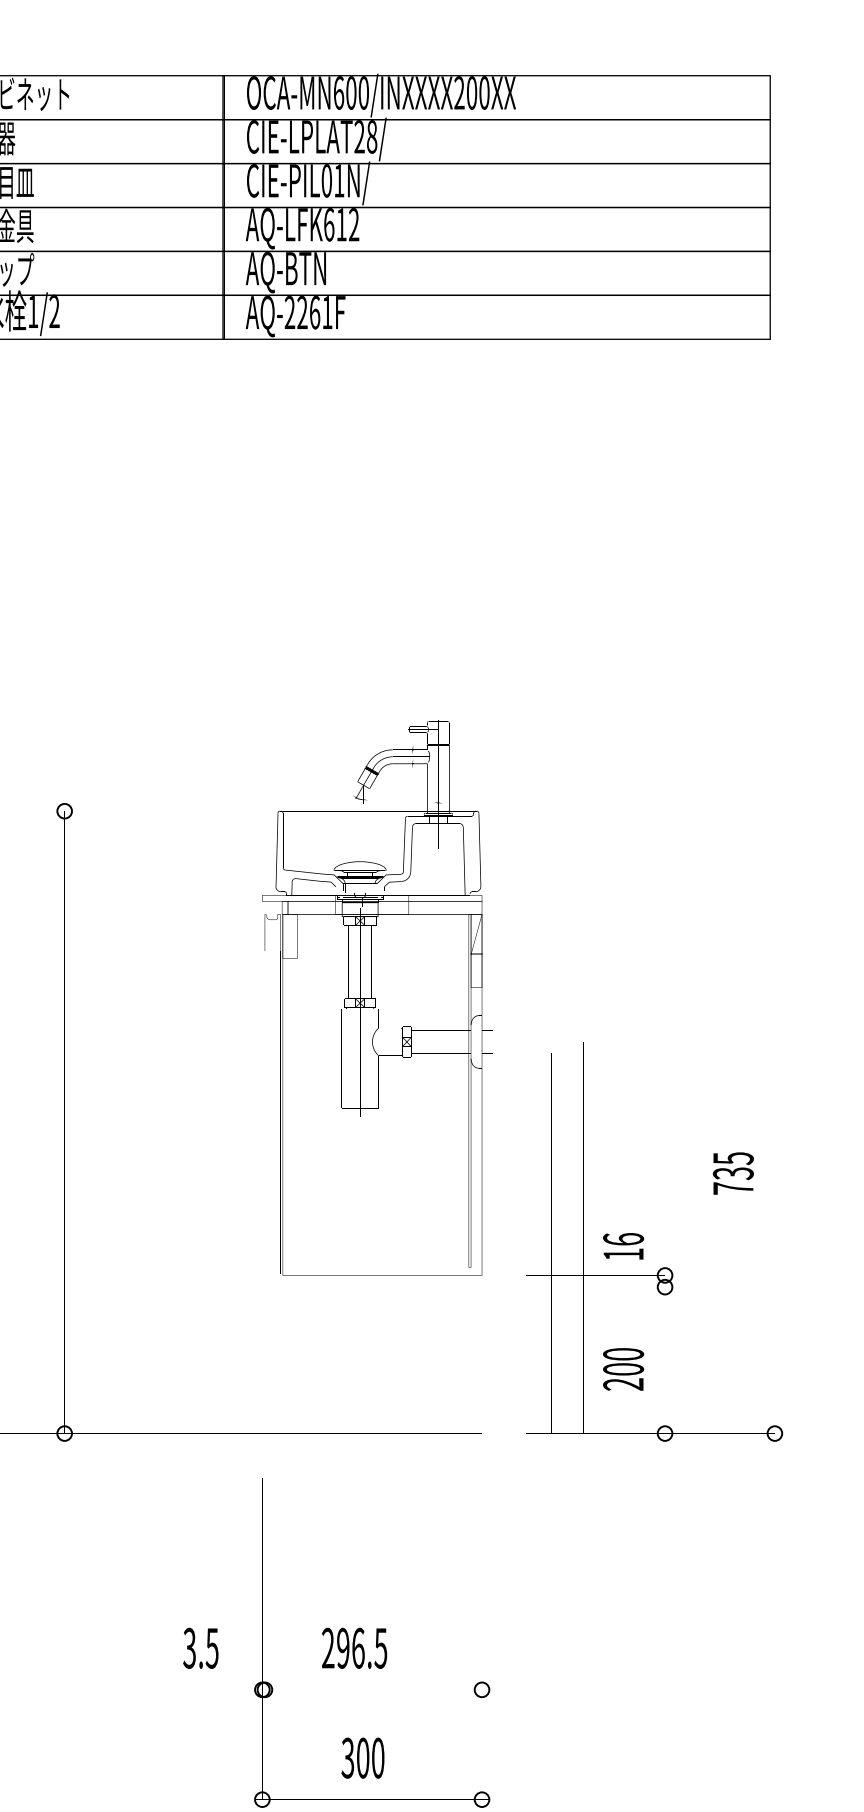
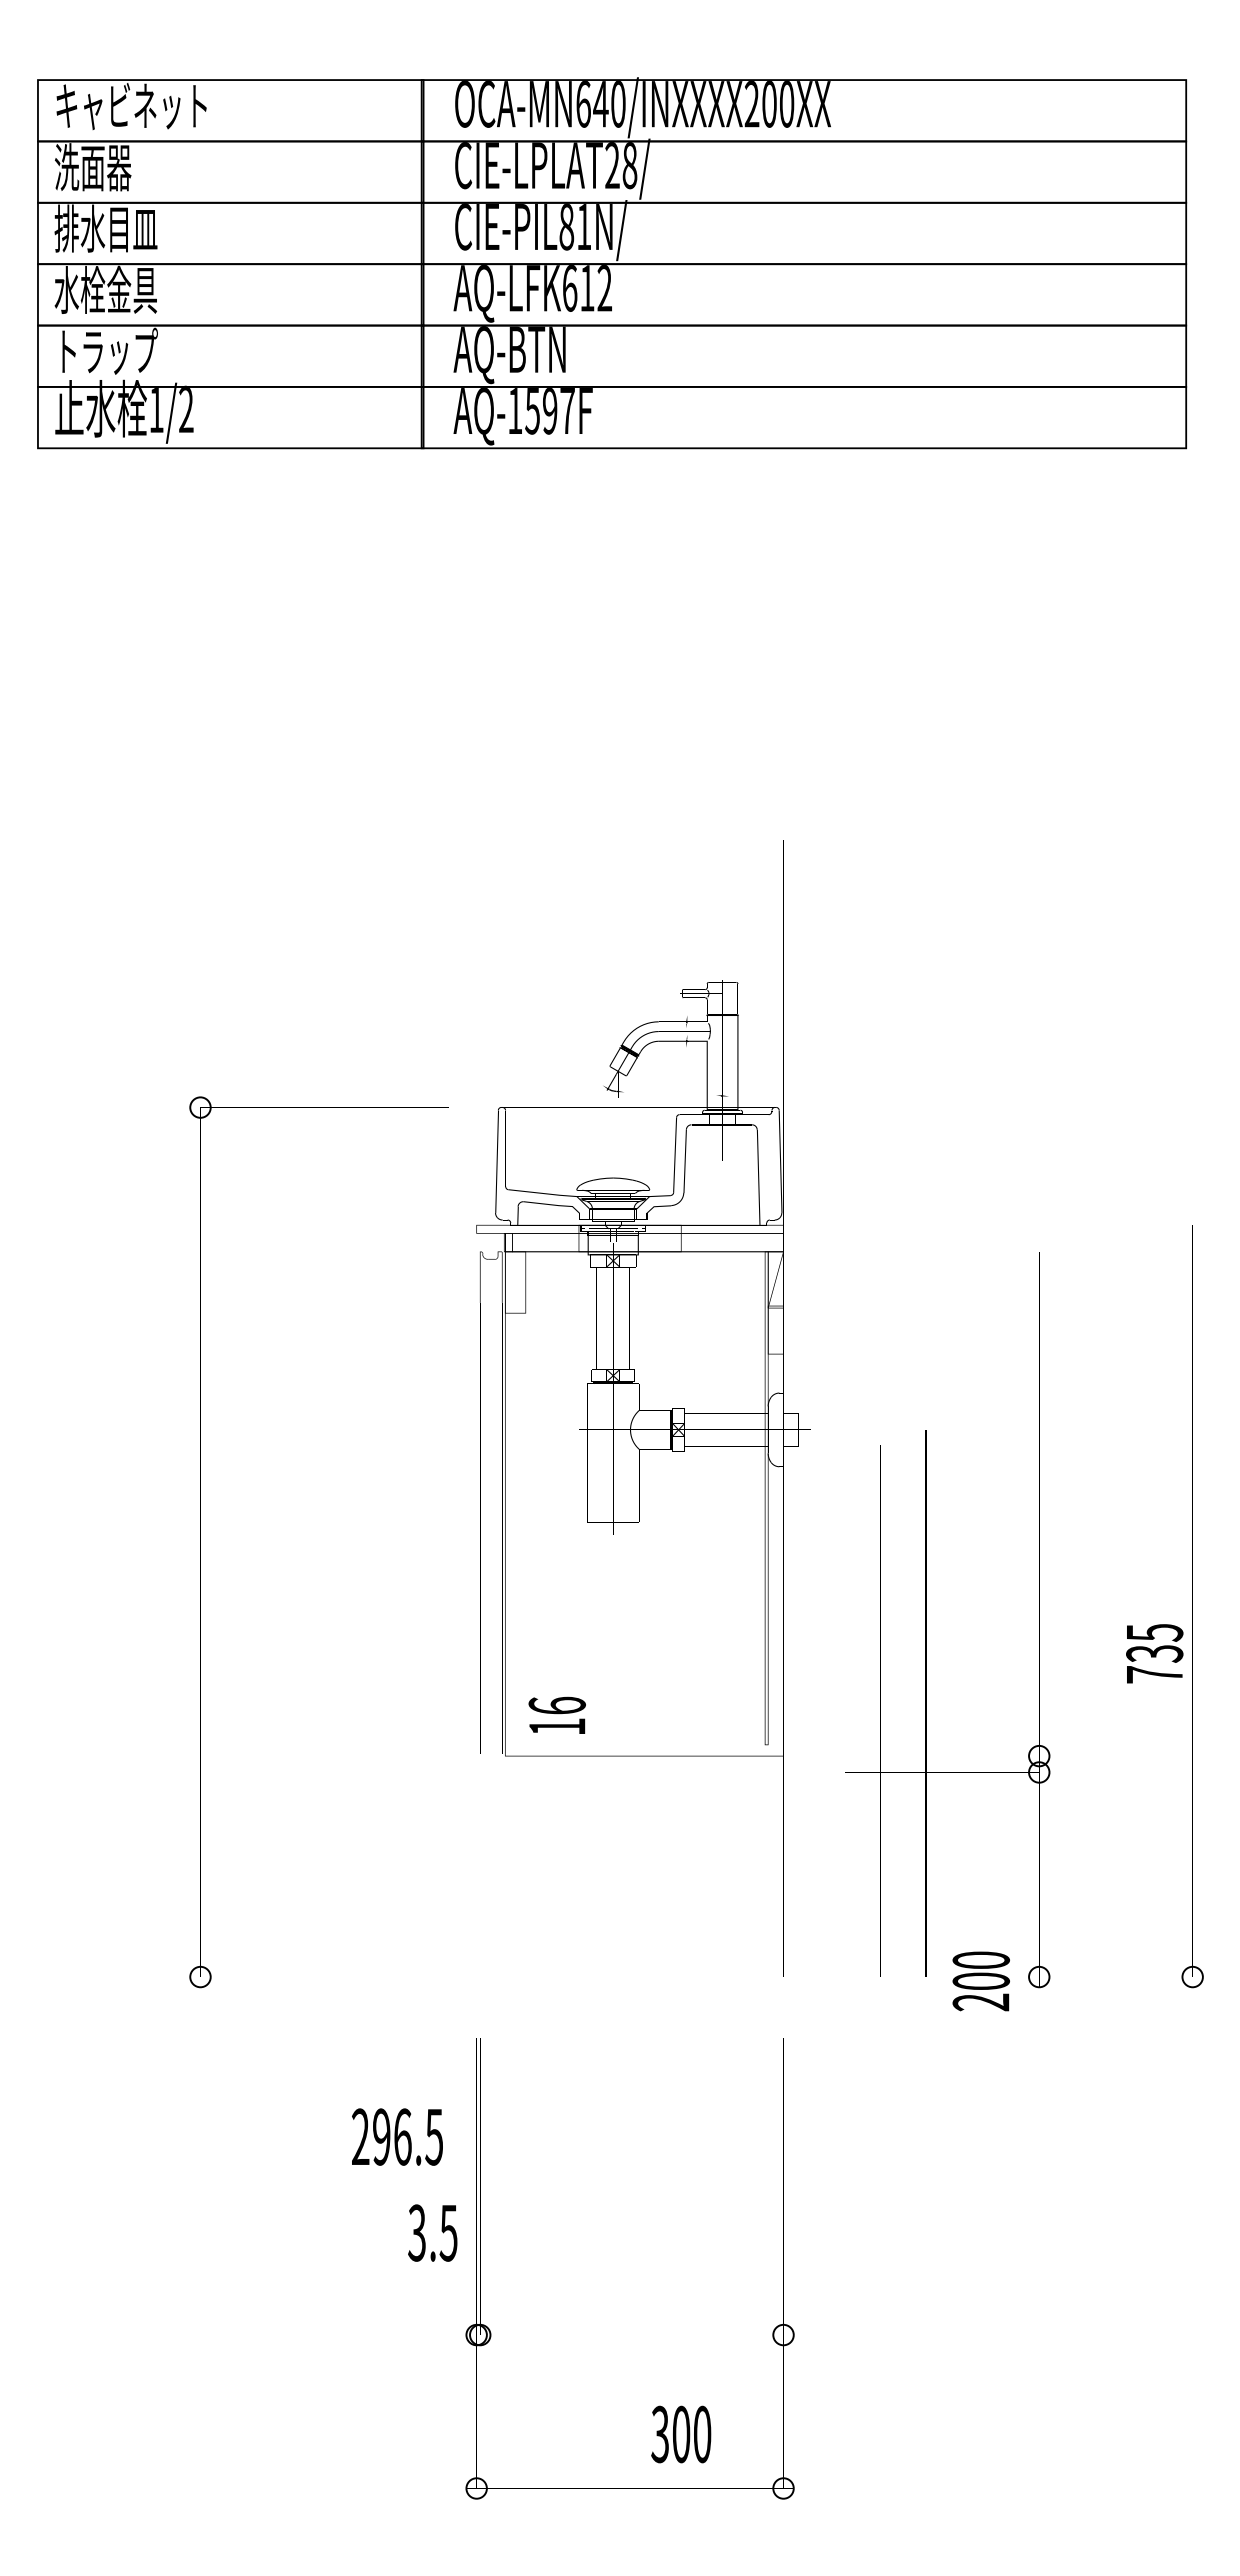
text: (351, 93) -> (600, 104), OCA-MN600/INXXXX200XX -> OCA-MN640/INXXXX200XX
text: (326, 181) -> (566, 227), CIE-PIL01N/ -> CIE-PIL81N/
text: (308, 312) -> (541, 411), AQ-2261F -> AQ-1597F
text: (733, 1173) -> (1154, 1653), moved
text: (623, 1245) -> (556, 1714), moved
text: (623, 1369) -> (980, 1981), moved
text: (200, 1647) -> (432, 2232), moved
text: (354, 1647) -> (397, 2136), moved
text: (363, 1758) -> (681, 2434), moved

